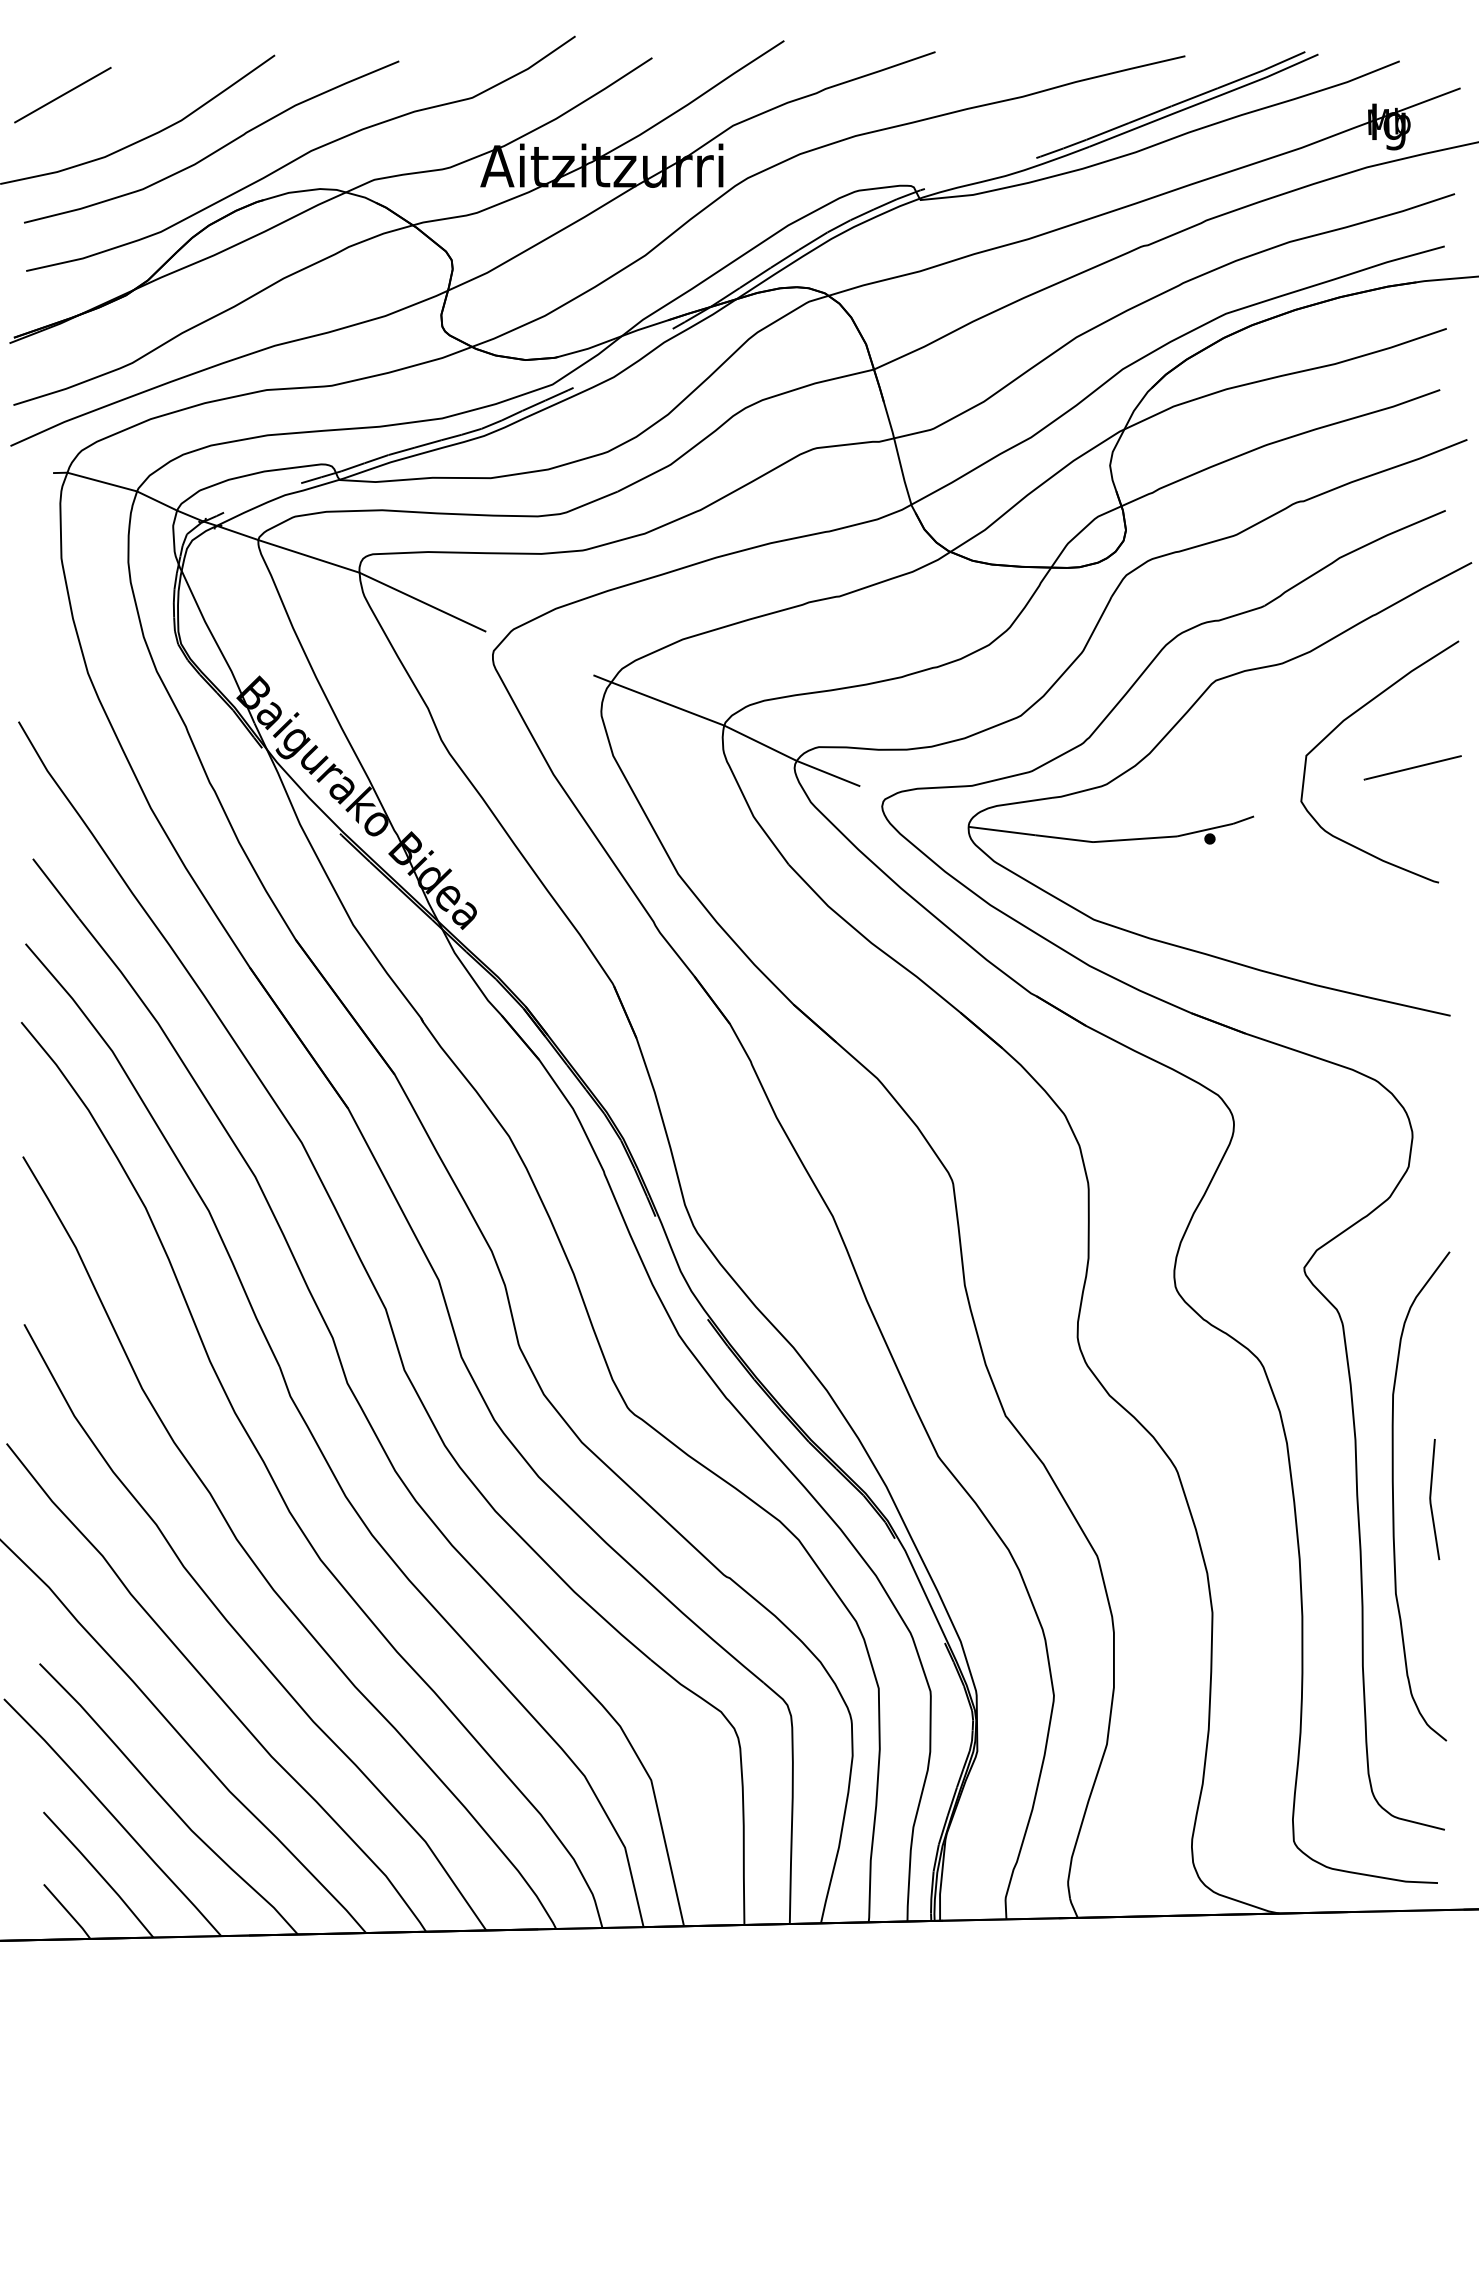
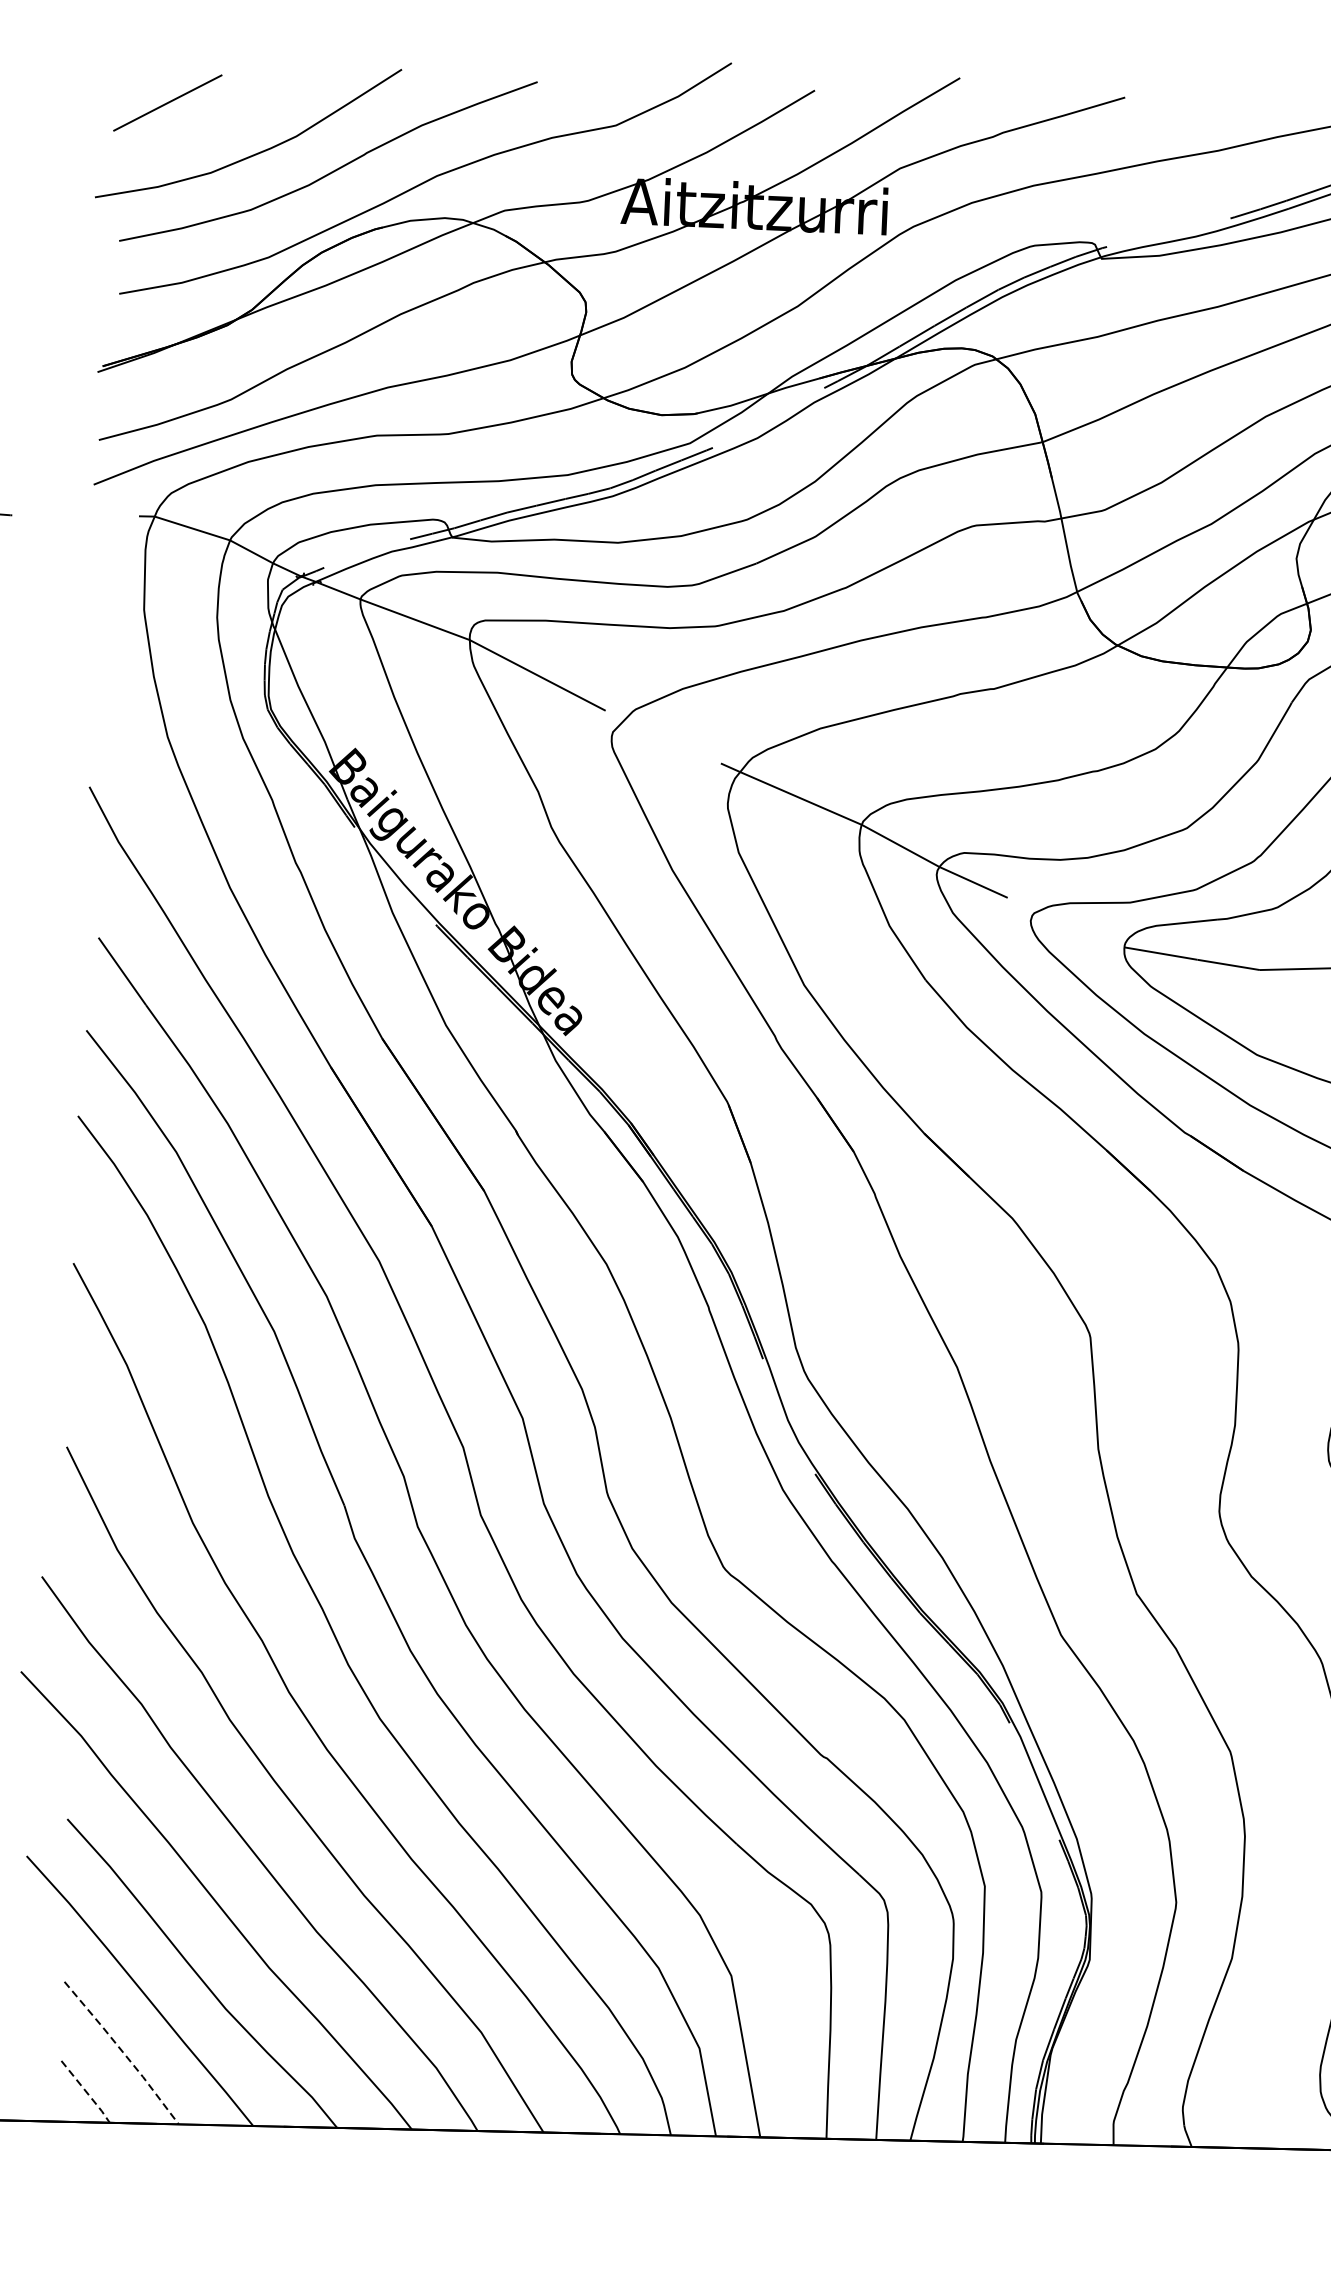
line: (99, 1874) -> (122, 2052), solid -> dashed
line: (68, 1912) -> (87, 2092), solid -> dashed

